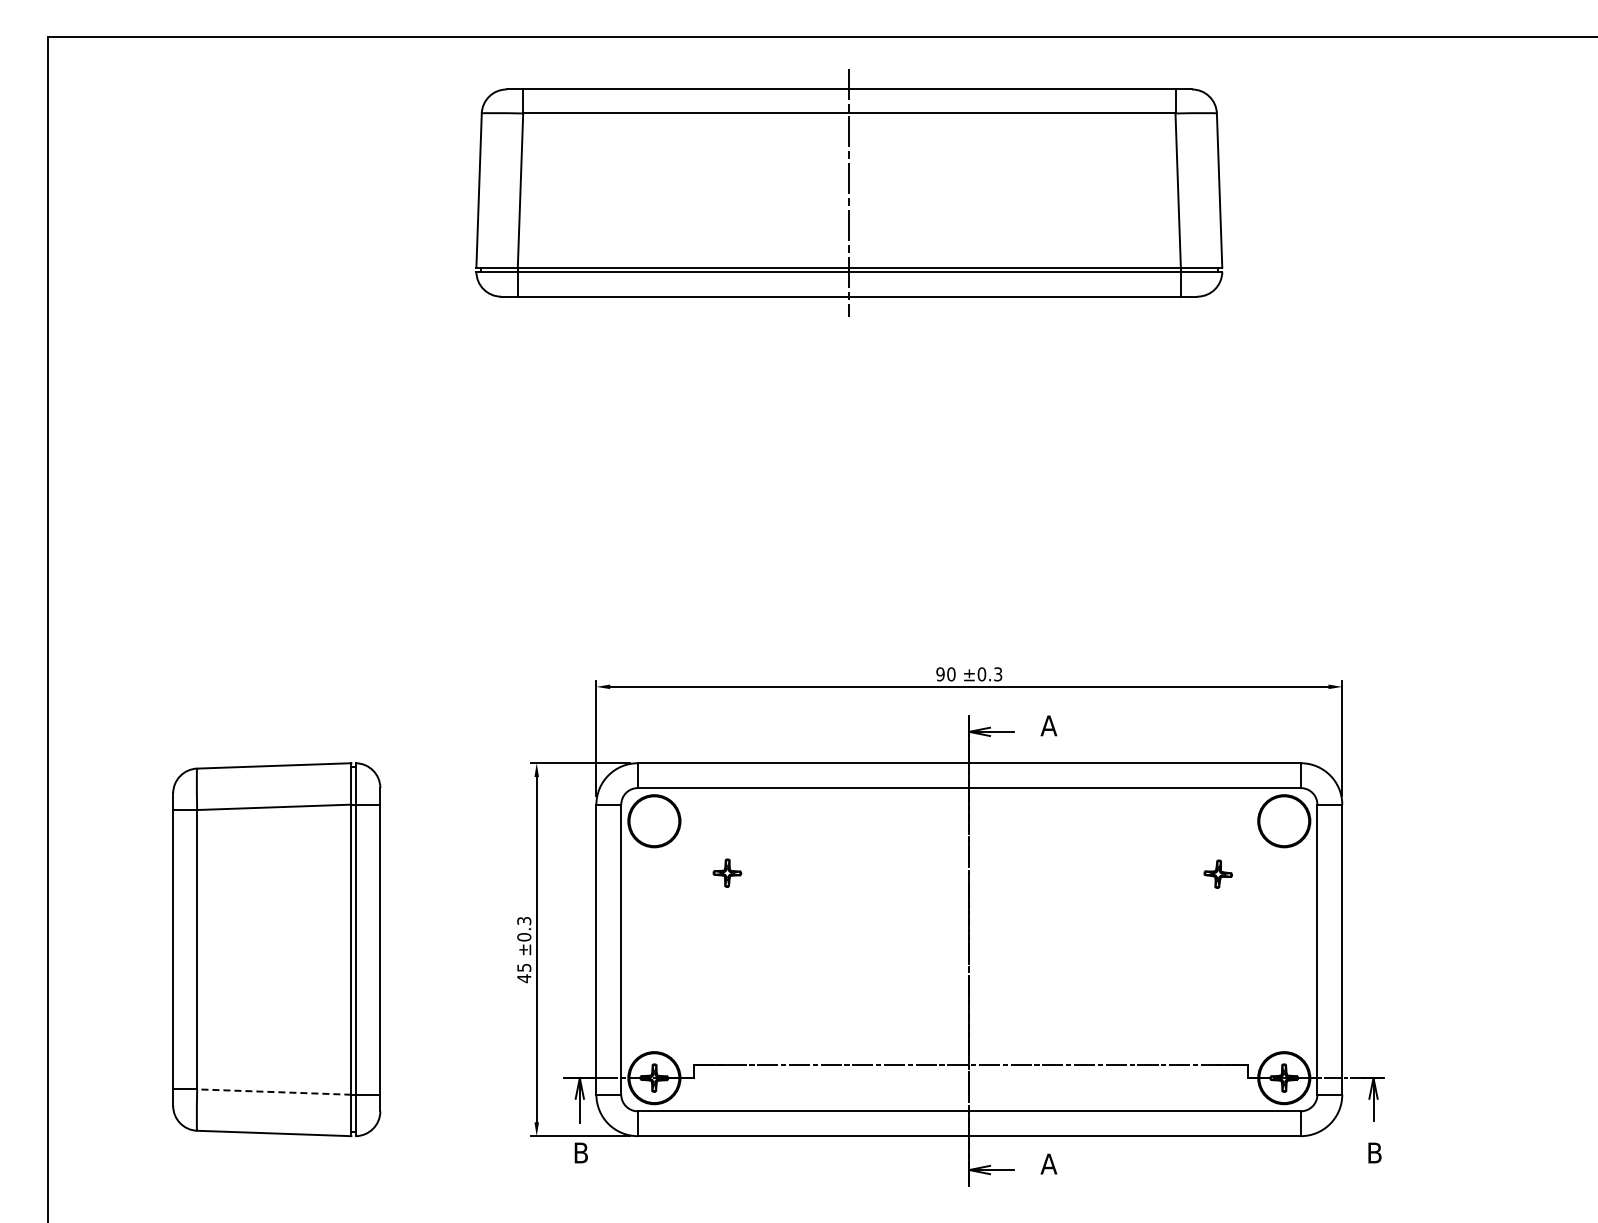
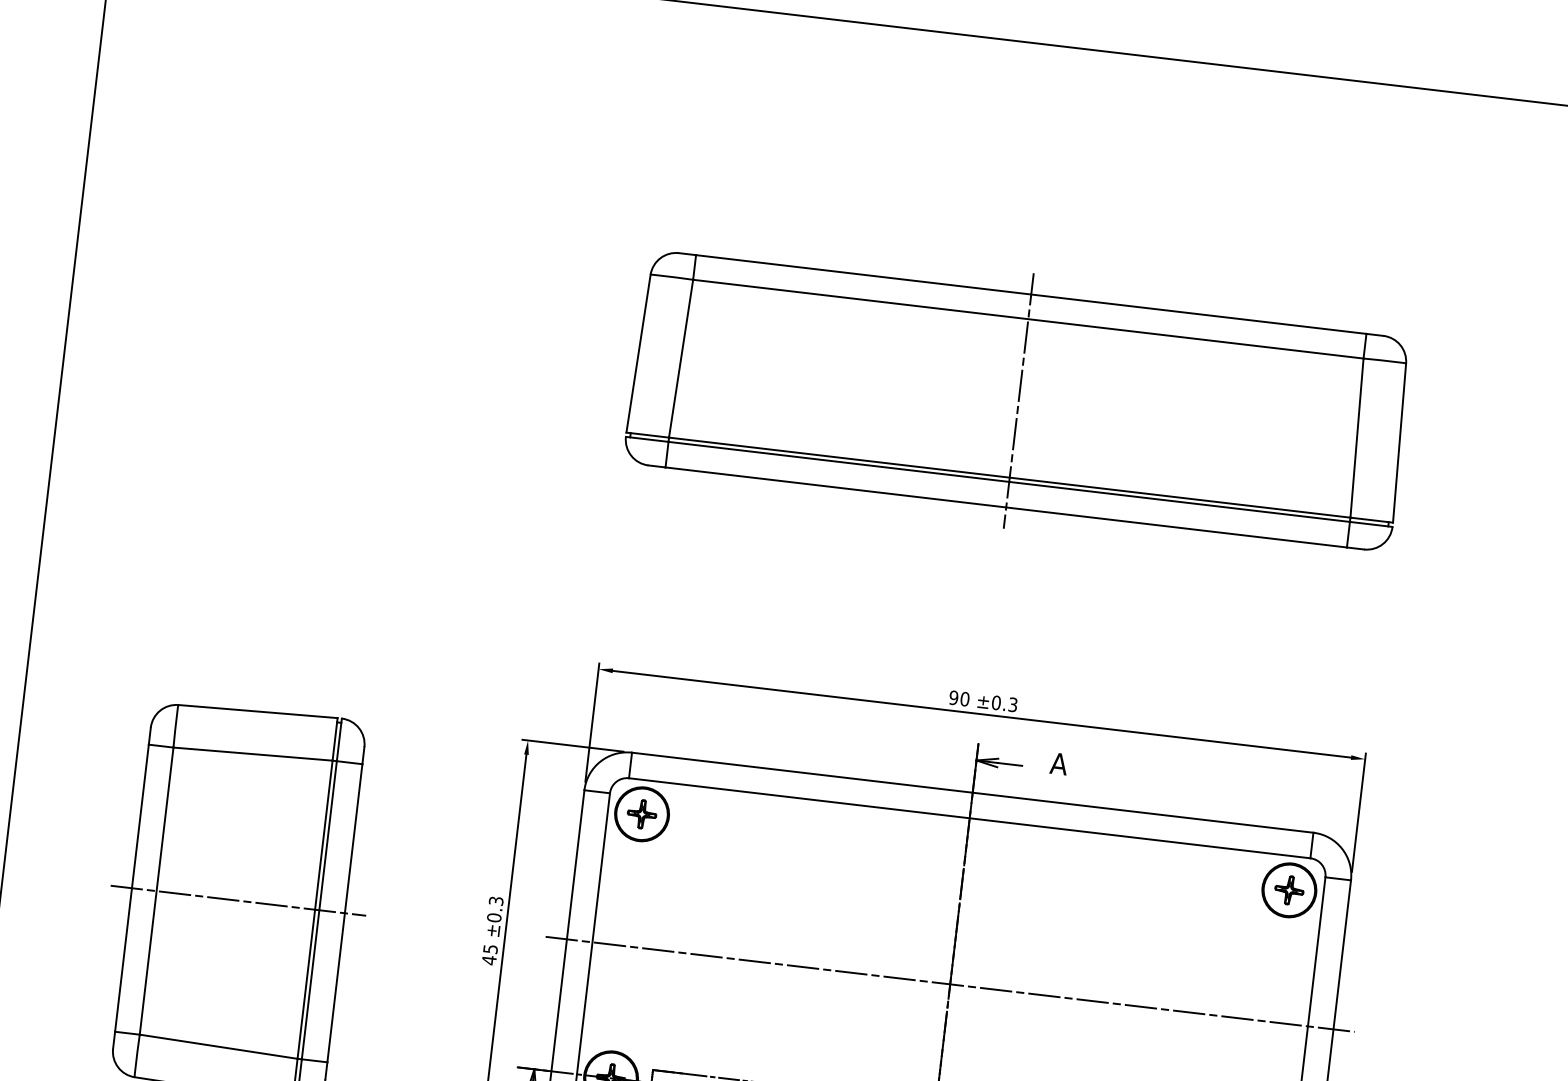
part: (849, 192) -> (1018, 400), moved
part: (727, 872) -> (642, 813), moved
part: (1217, 873) -> (1288, 889), moved
line: (276, 949) -> (238, 900), added
line: (969, 949) -> (950, 984), added
line: (273, 1092) -> (217, 1047), dashed -> solid

